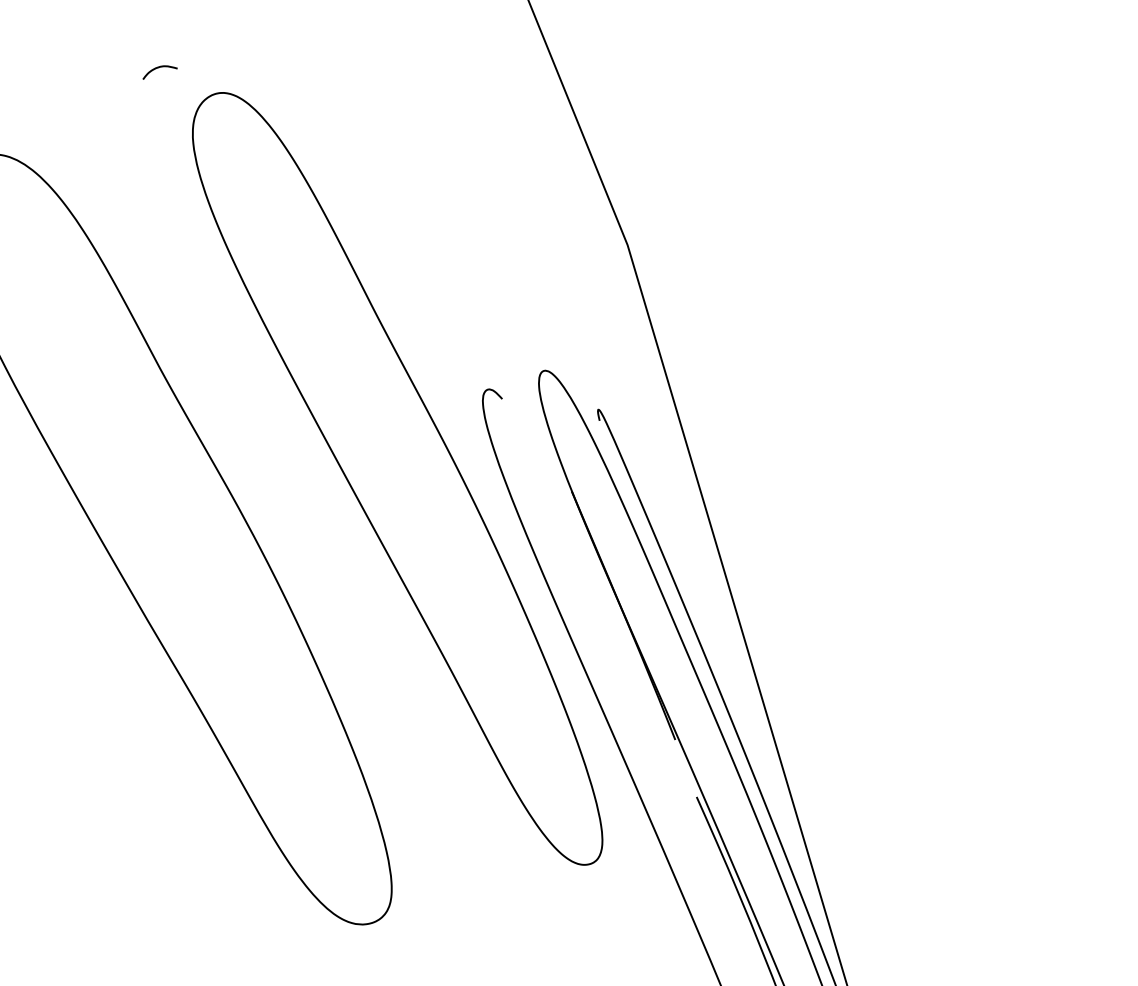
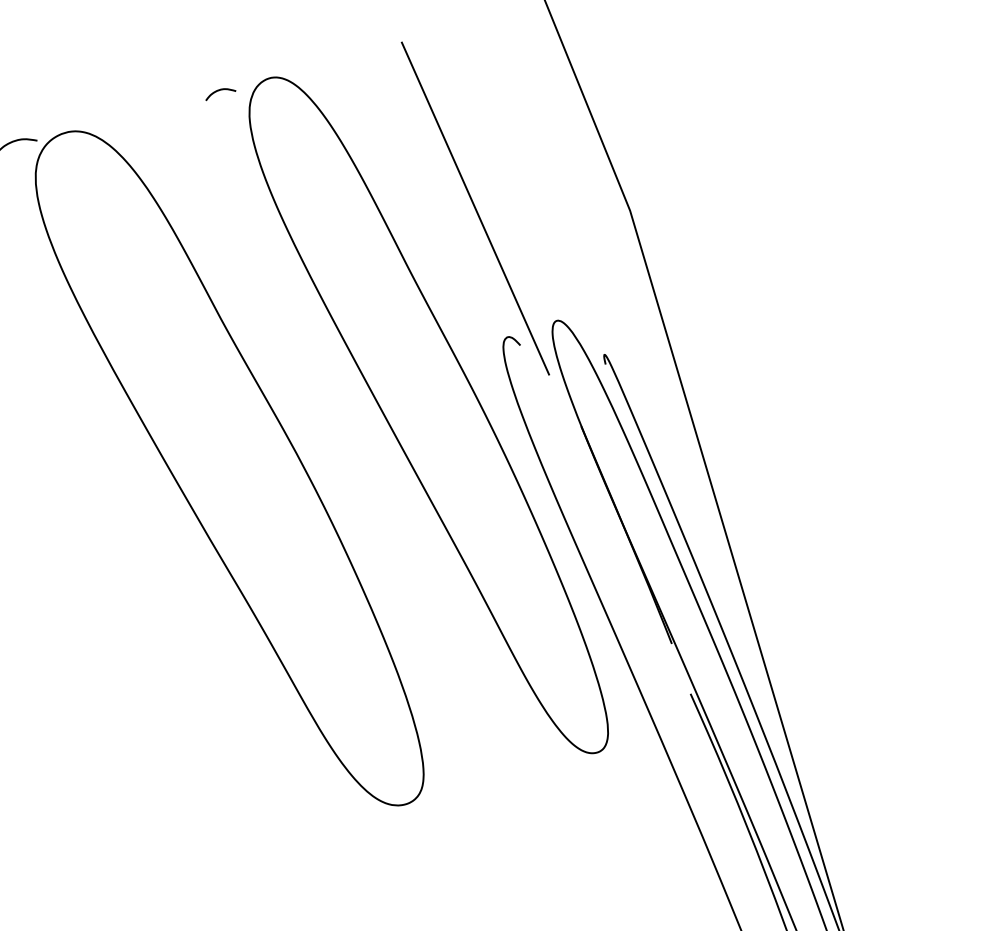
curve: (158, 68) -> (219, 91), moved
line: (450, 242) -> (475, 208), added

